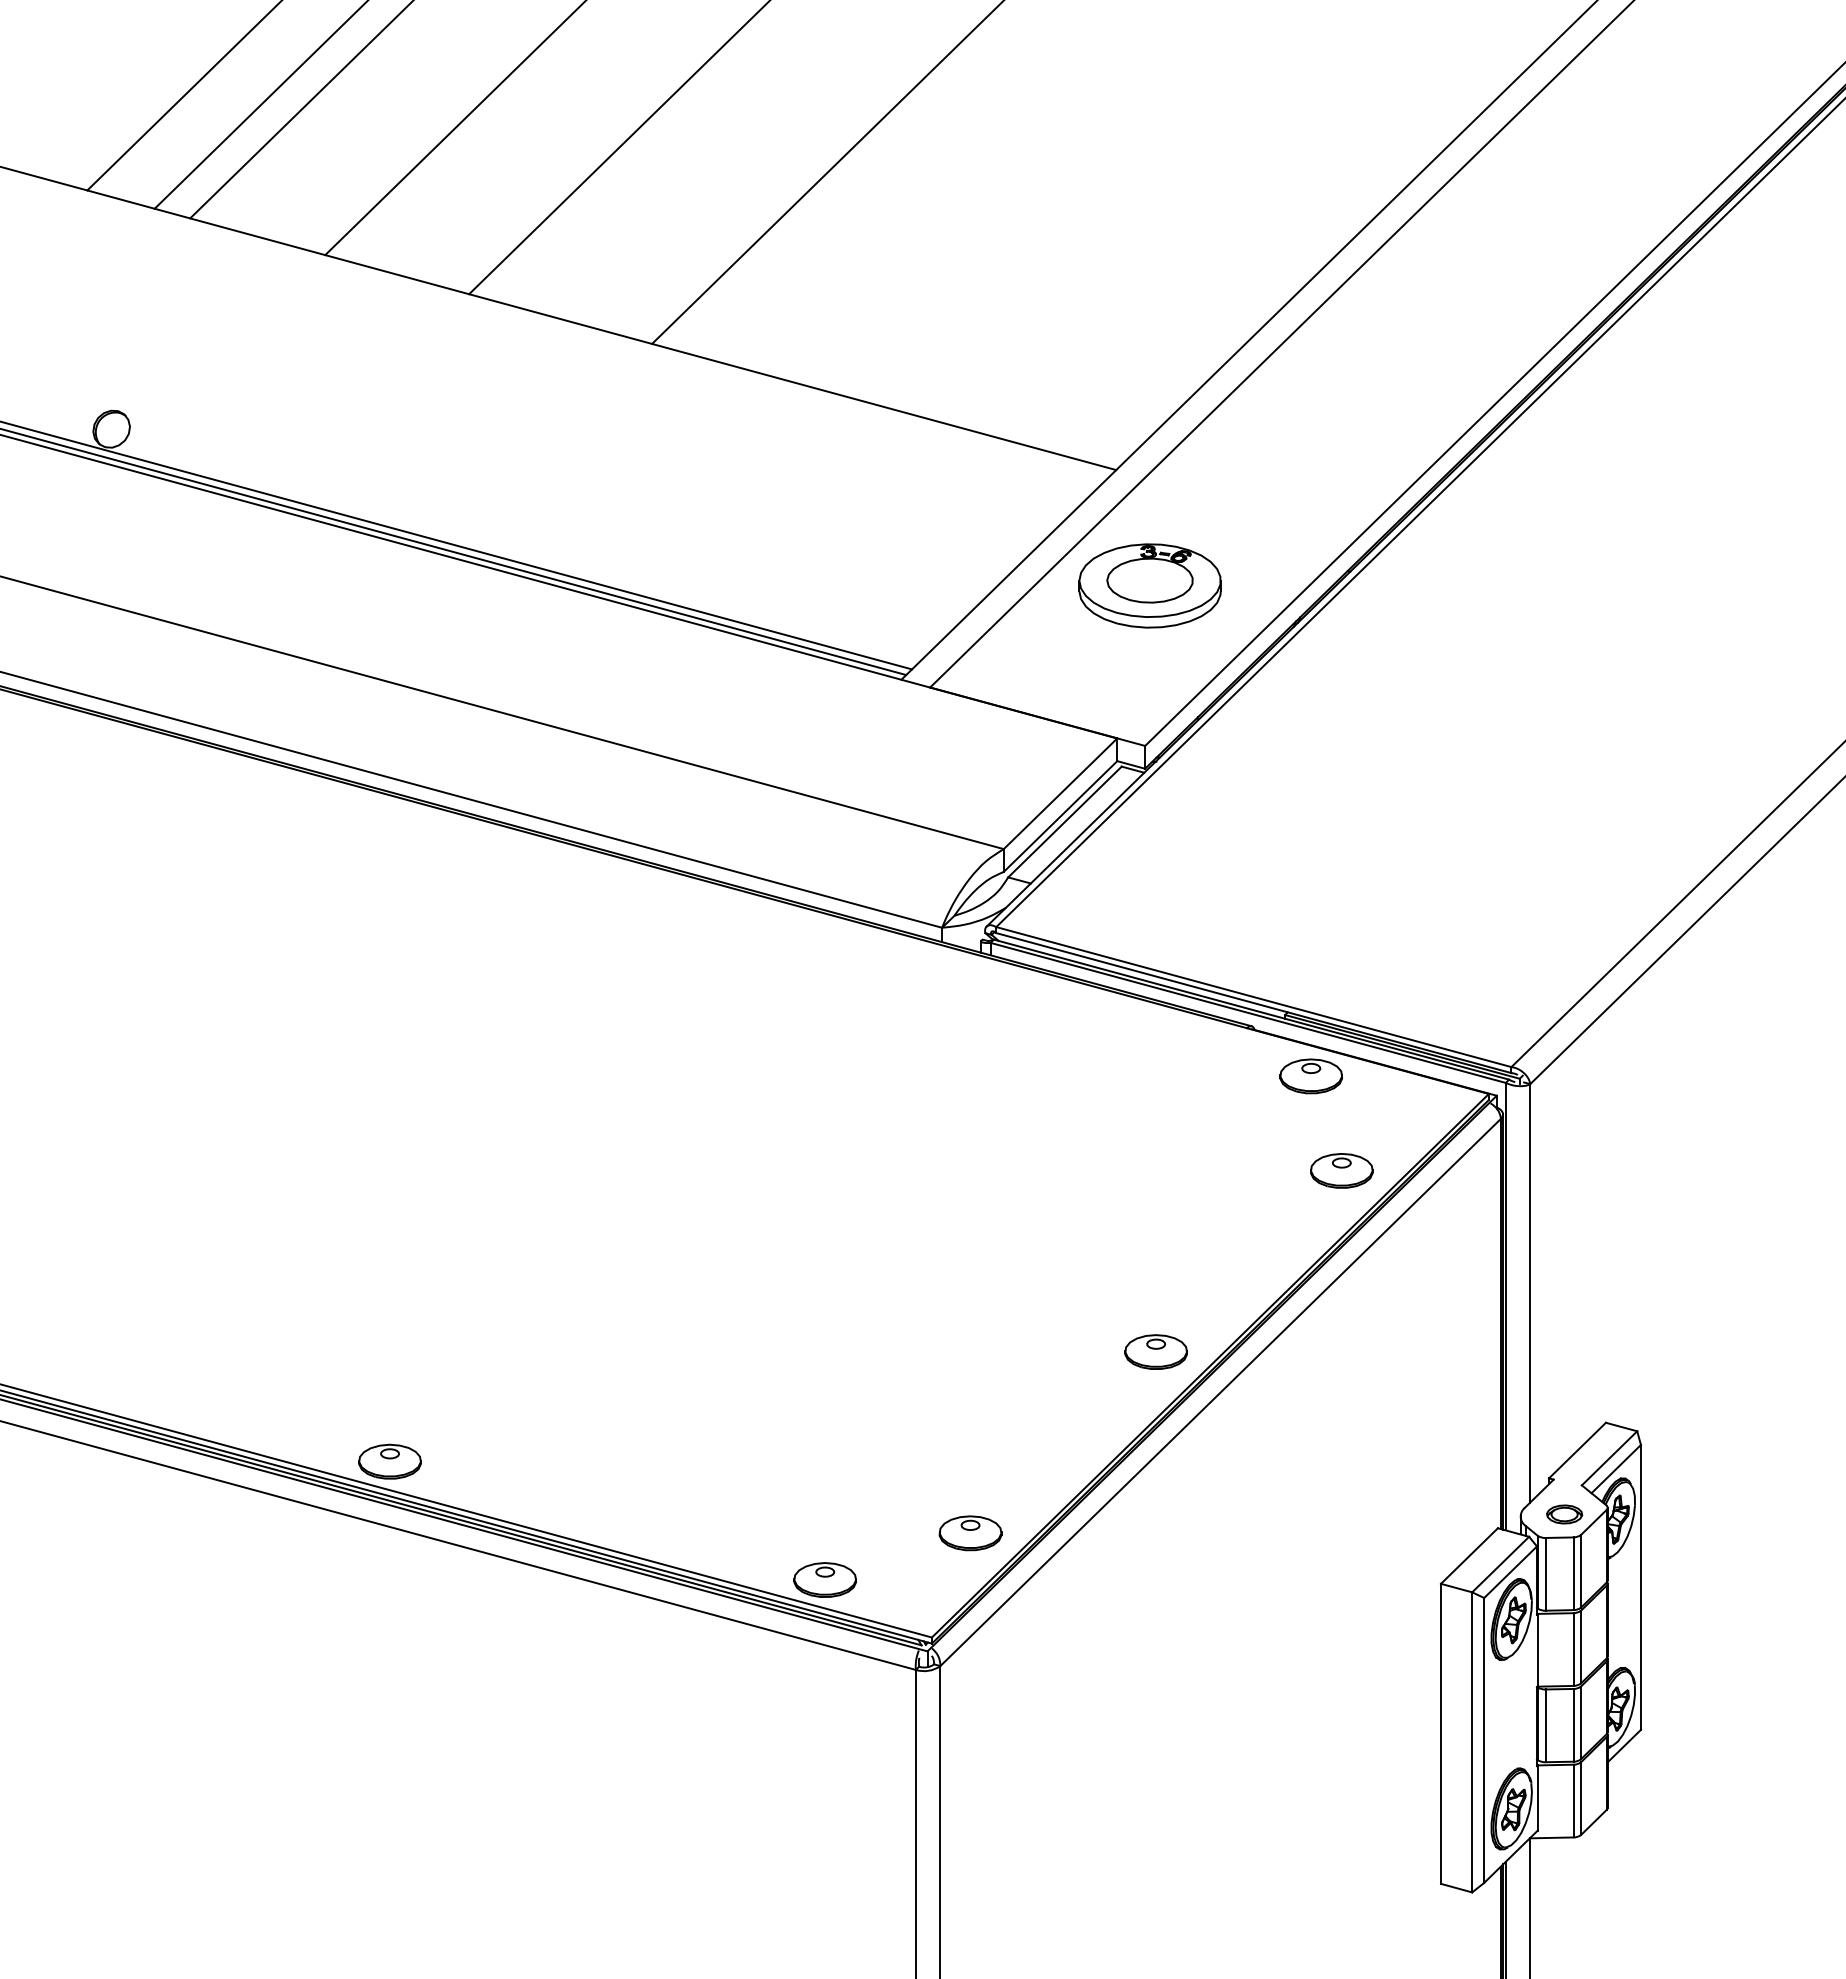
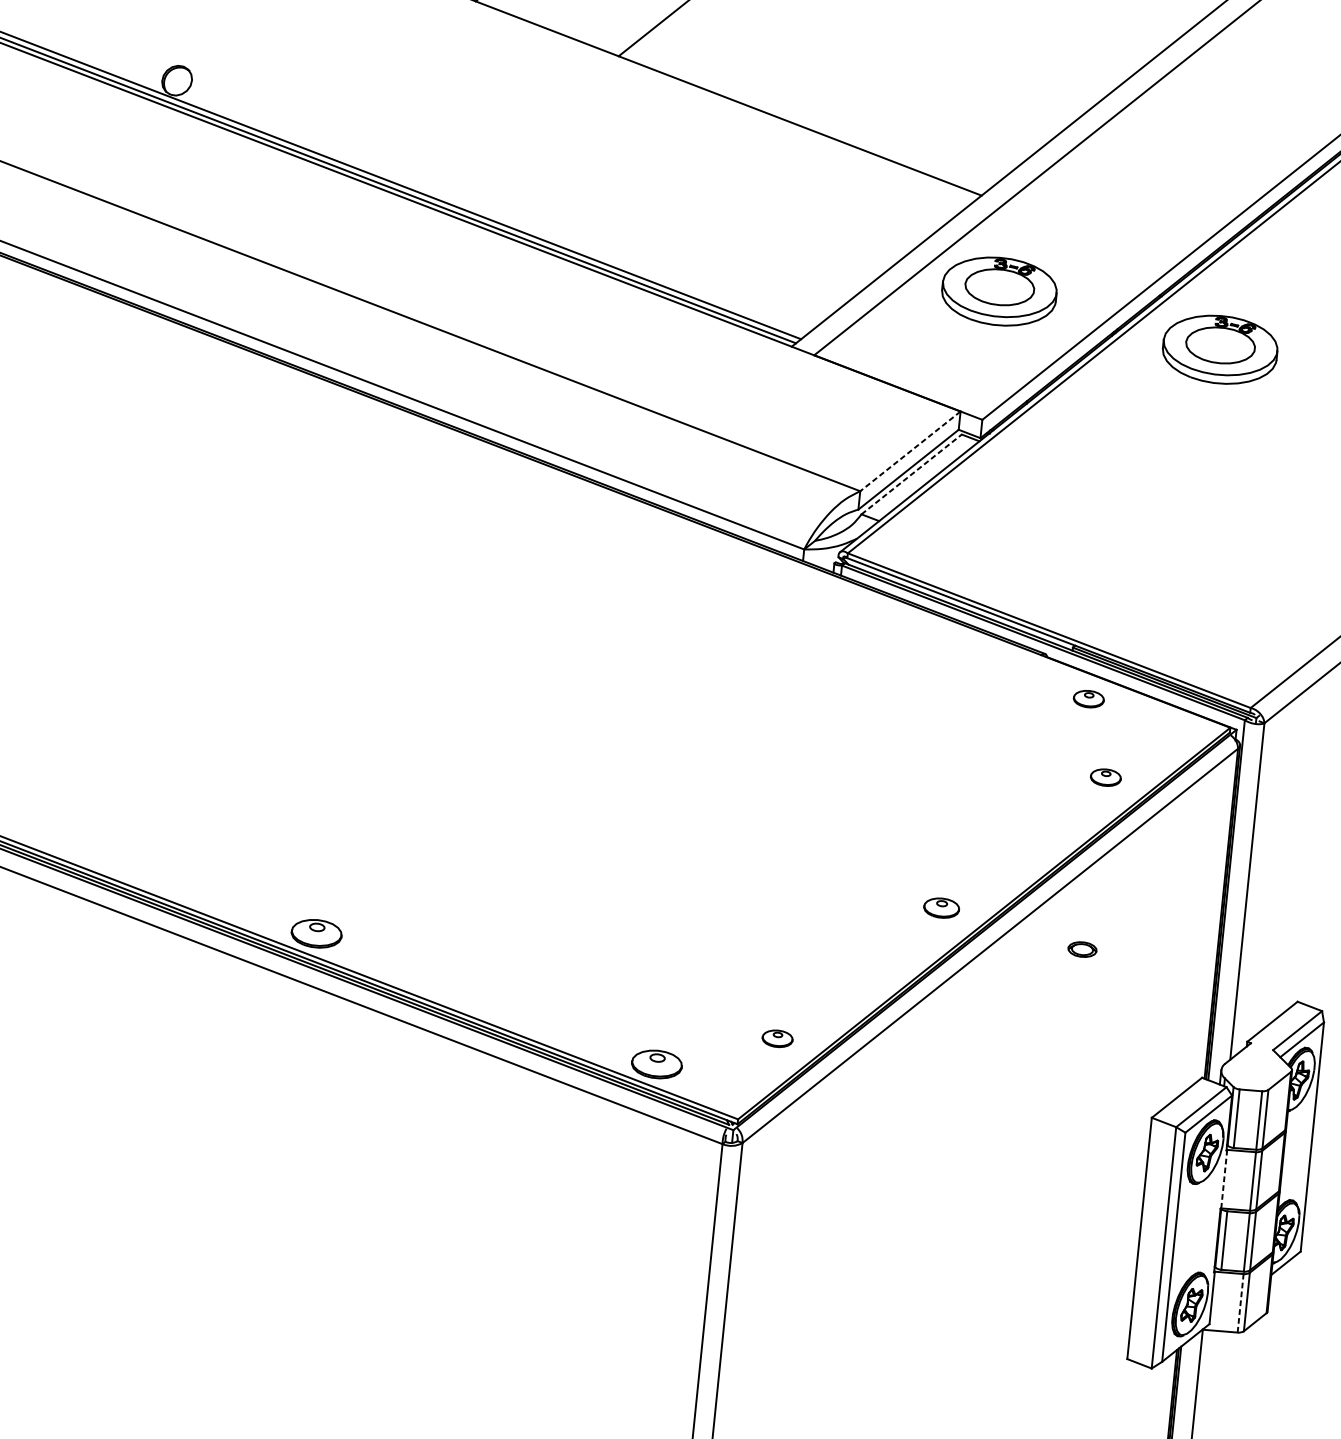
part: (1428, 629) -> (1219, 349), added
line: (1060, 794) -> (910, 451), solid -> dashed
line: (1065, 821) -> (912, 474), solid -> dashed
part: (1310, 1076) -> (1088, 699), size x0.6
part: (1341, 1170) -> (1105, 777), size x0.6
part: (1155, 1351) -> (941, 907), size x0.7
part: (1564, 1514) -> (1082, 949), moved
part: (970, 1533) -> (777, 1038), size x0.6
line: (1537, 1650) -> (1223, 1179), solid -> dashed
line: (1573, 1800) -> (1240, 1302), solid -> dashed

